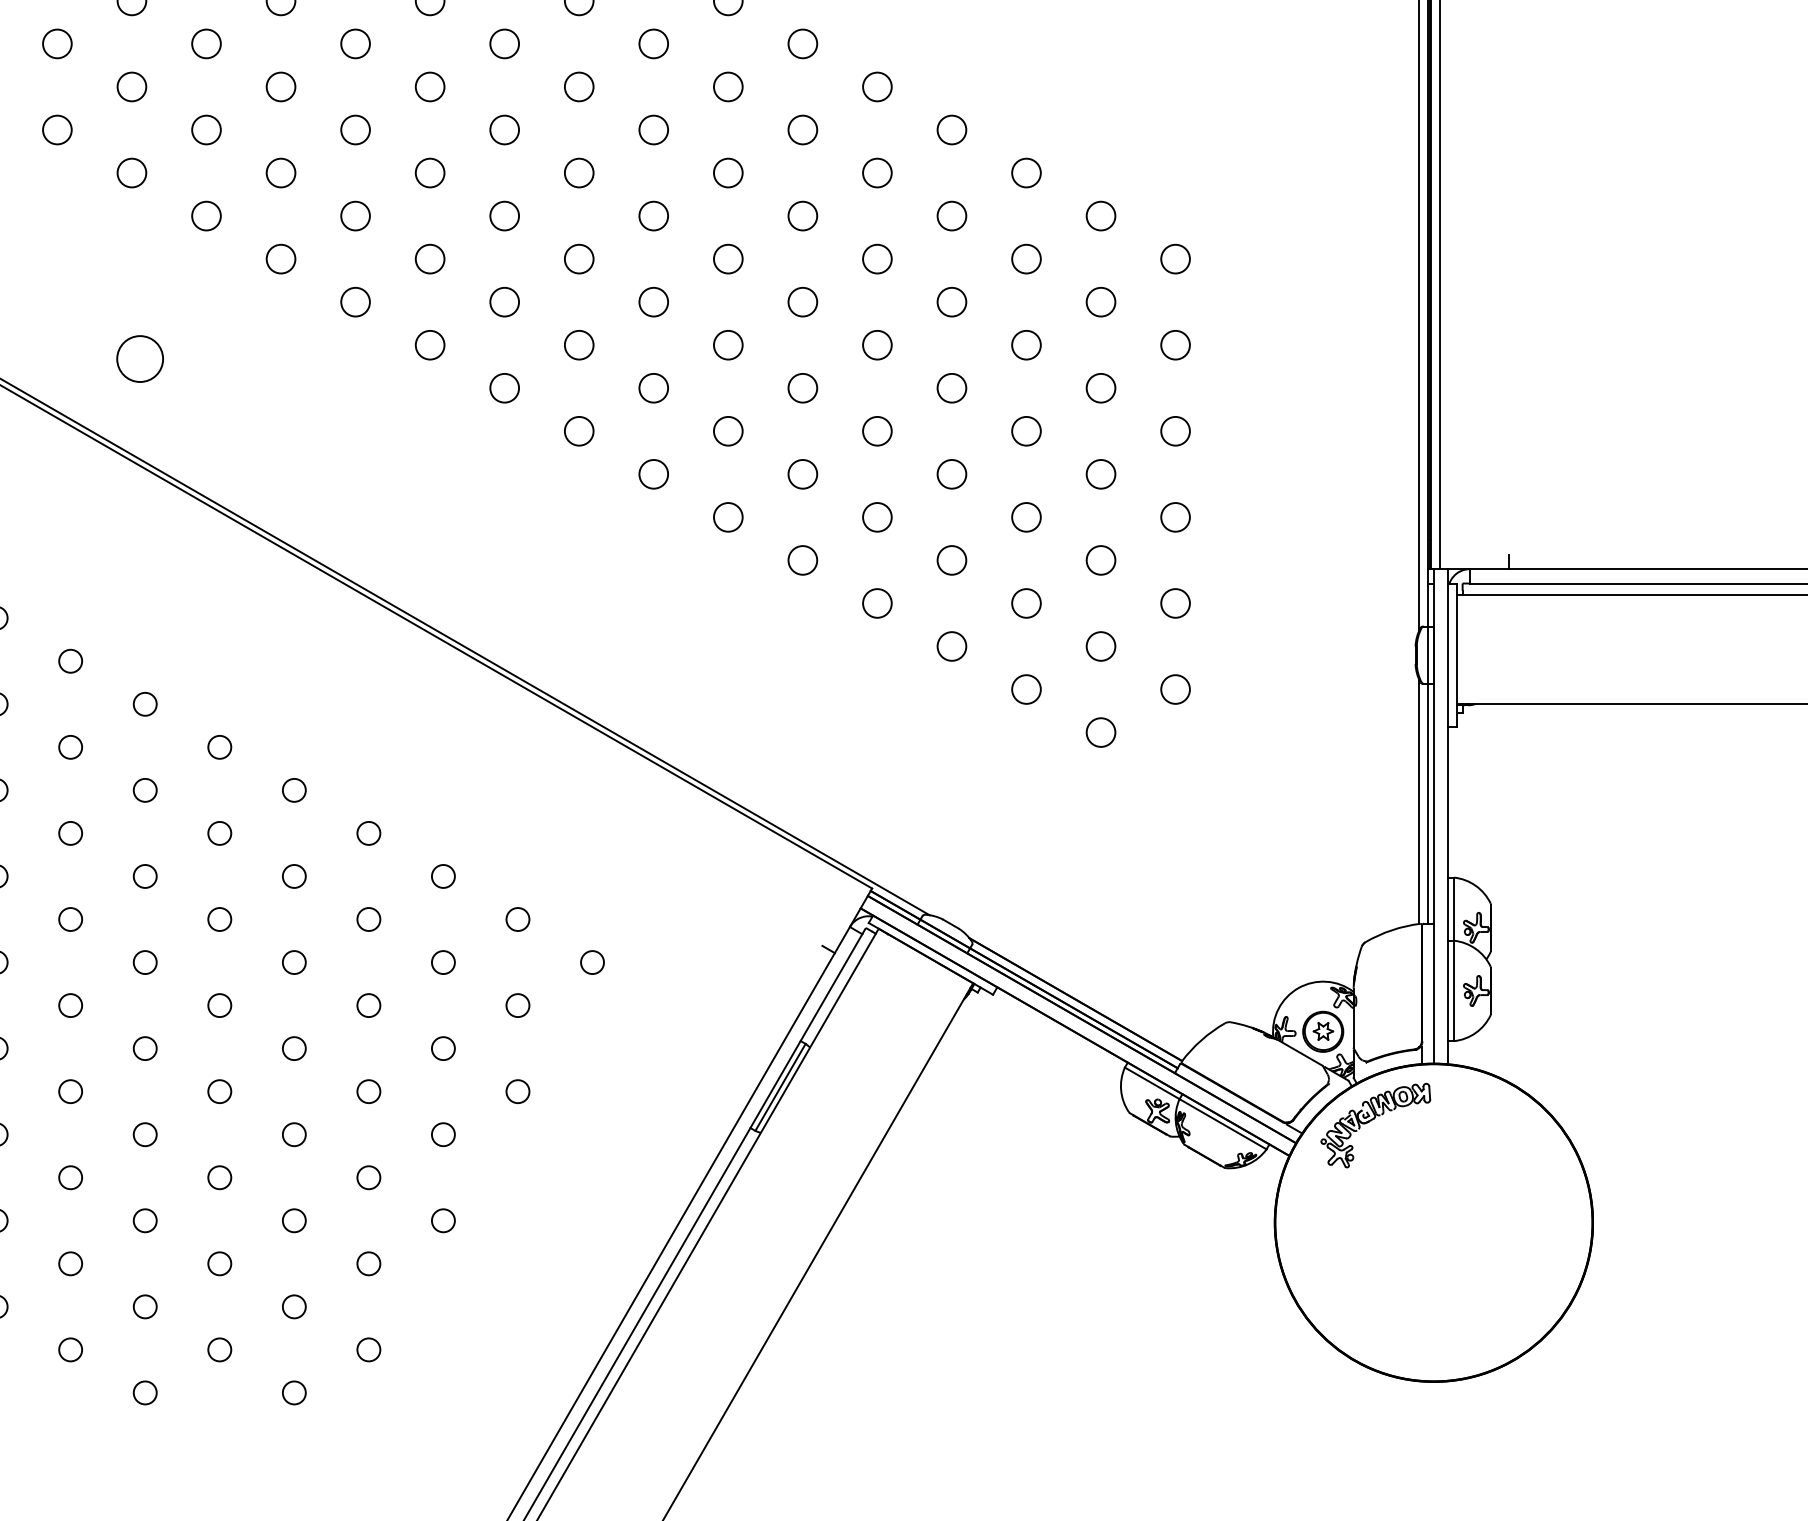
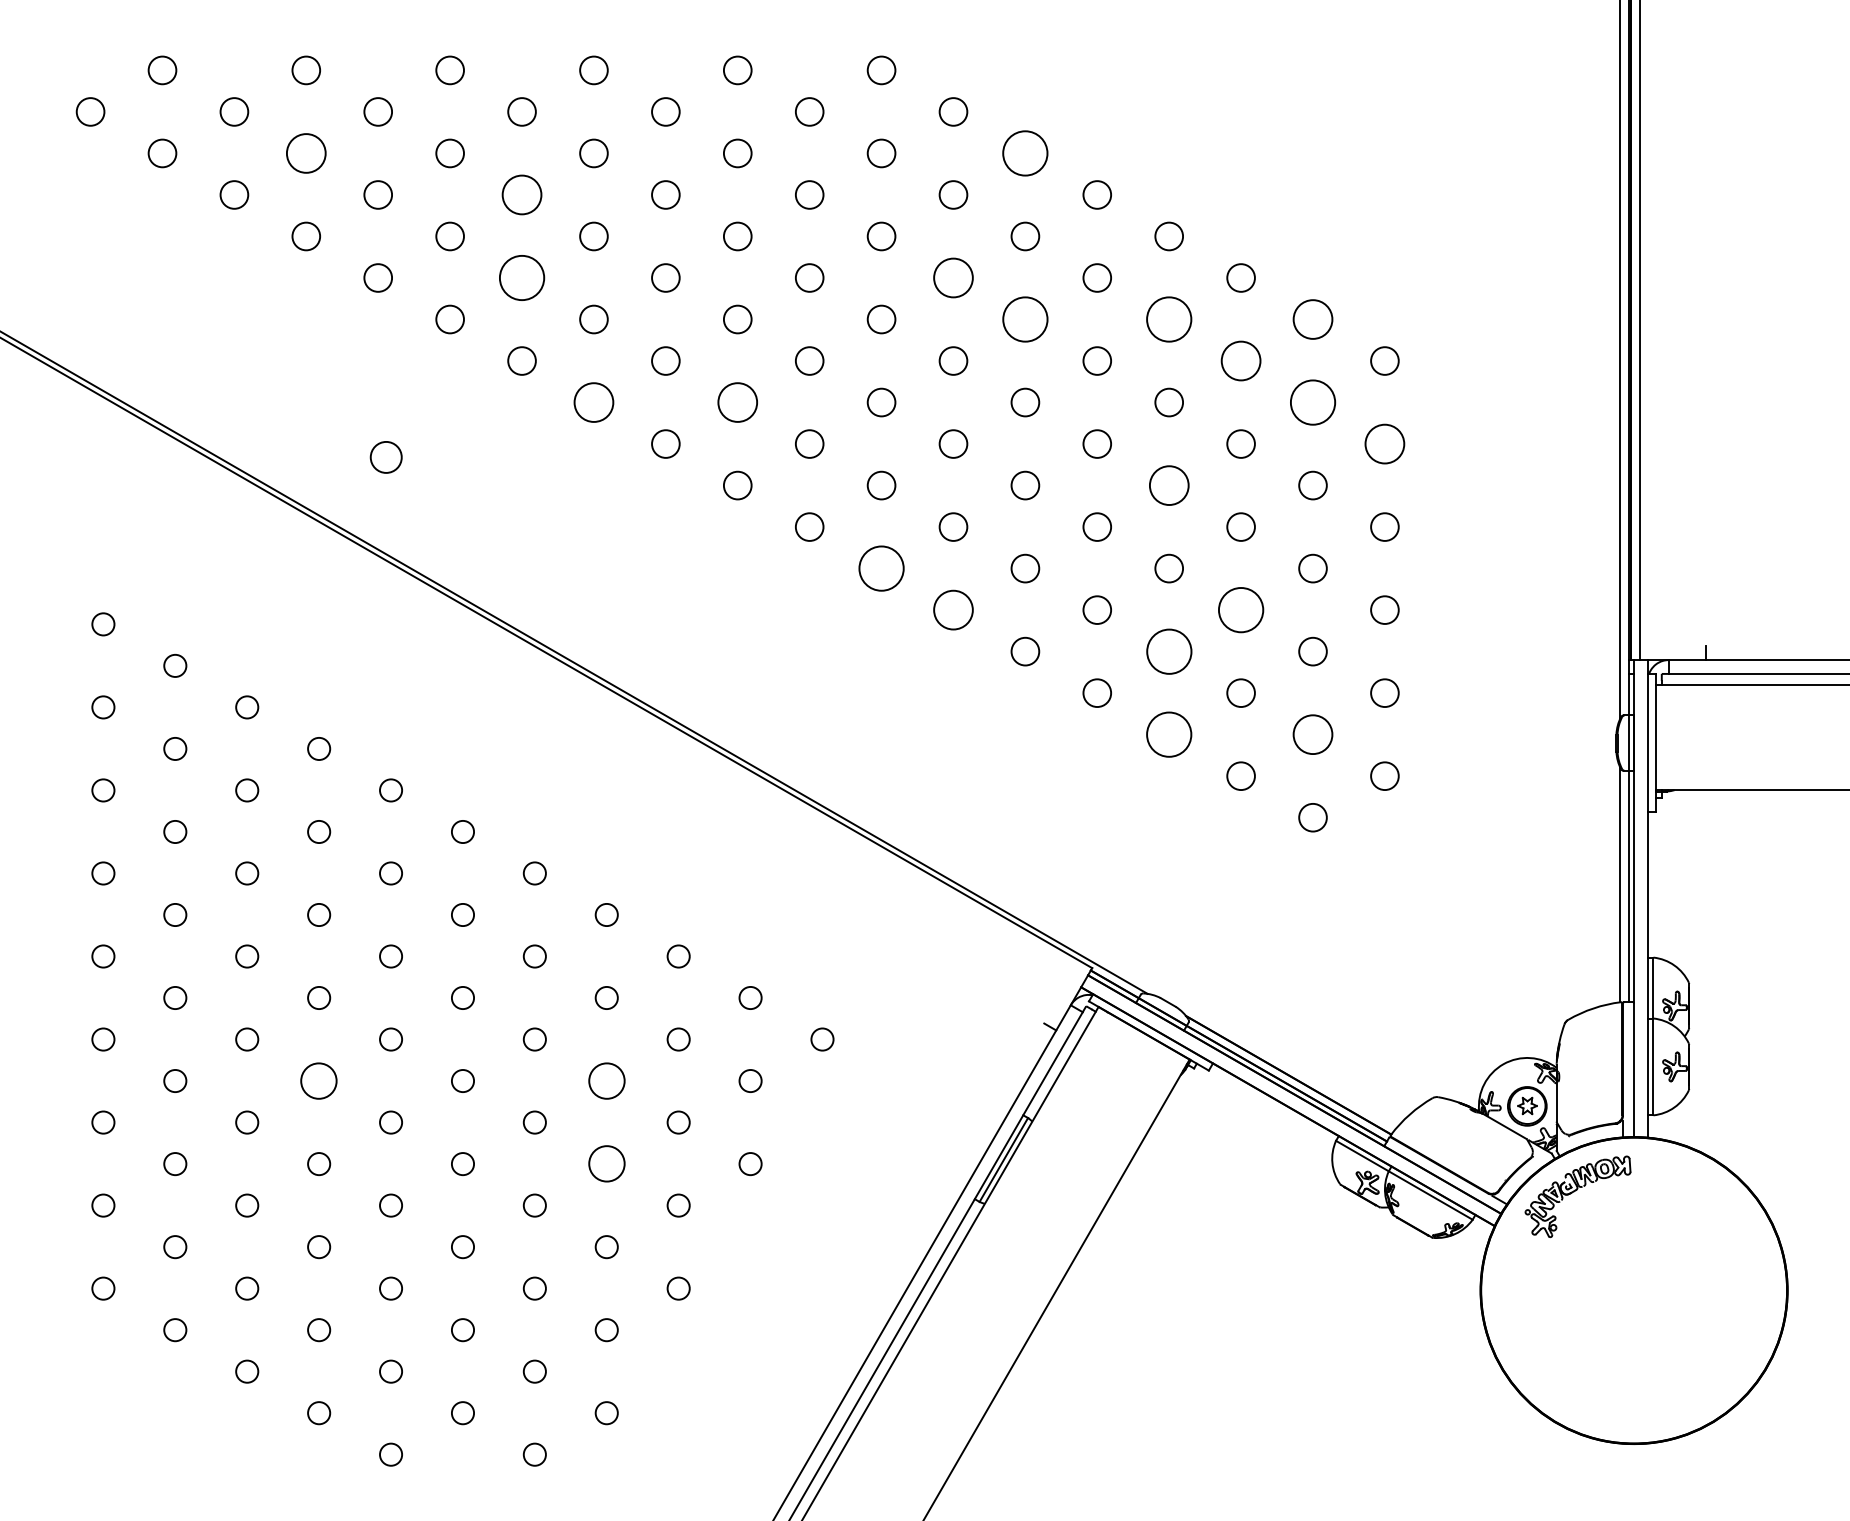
circle: (57, 43) -> (306, 153), size x1.4
circle: (802, 43) -> (1025, 153), size x1.6
circle: (280, 86) -> (521, 194), size x1.4
circle: (280, 172) -> (521, 277), size x1.6
circle: (728, 172) -> (953, 277), size x1.4
circle: (802, 216) -> (1025, 319), size x1.6
circle: (952, 216) -> (1169, 319), size x1.6
circle: (1100, 216) -> (1312, 319), size x1.4
circle: (1025, 258) -> (1240, 360), size x1.4
circle: (355, 302) -> (593, 402), size x1.4
circle: (504, 302) -> (737, 402), size x1.4
circle: (1100, 302) -> (1312, 402), size x1.6
circle: (1175, 344) -> (1384, 443), size x1.4
circle: (140, 359) -> (386, 457), size x0.7
circle: (951, 388) -> (1168, 485), size x1.4
circle: (653, 474) -> (881, 568), size x1.6
circle: (728, 516) -> (953, 609), size x1.4
circle: (1025, 516) -> (1240, 609), size x1.6
circle: (951, 560) -> (1168, 651), size x1.6
circle: (952, 646) -> (1169, 734), size x1.6
circle: (1100, 646) -> (1312, 734), size x1.4
circle: (71, 1005) -> (319, 1080), size x1.6
circle: (368, 1005) -> (606, 1080), size x1.6
circle: (368, 1092) -> (606, 1164), size x1.6

